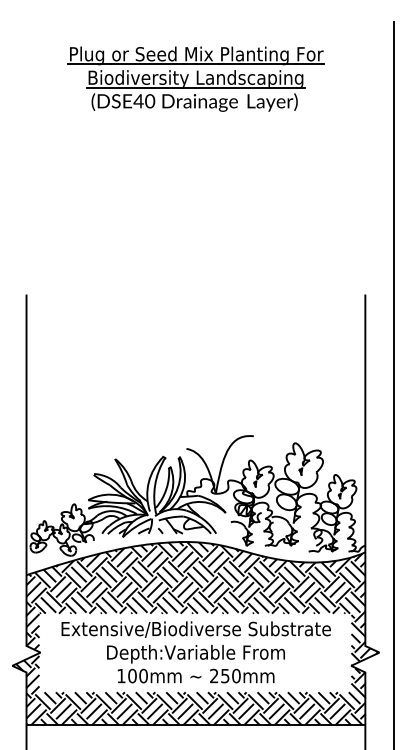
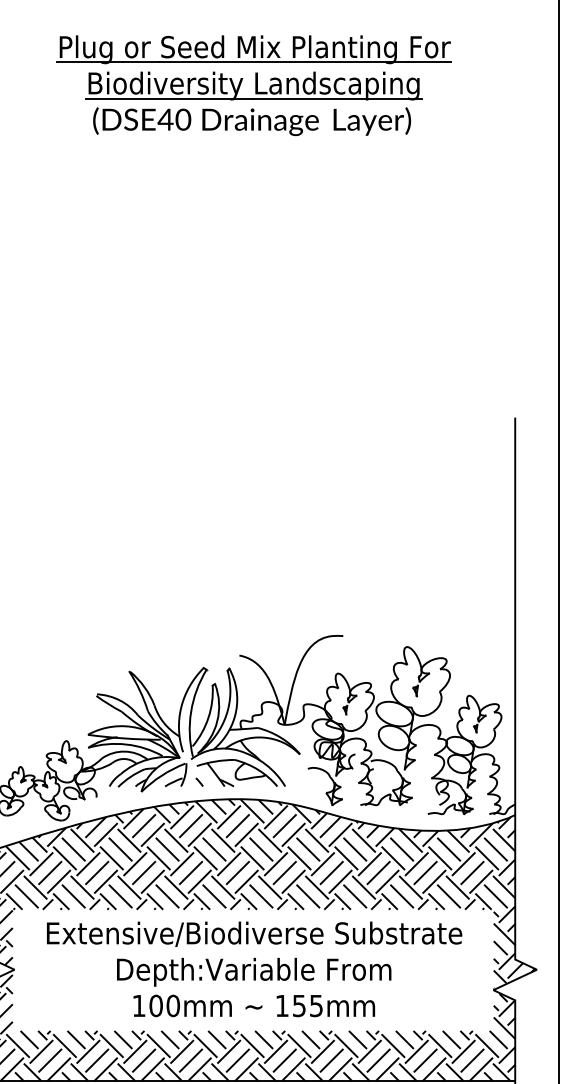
text: (225, 675) -> (299, 1005), 250mm -> 155mm

